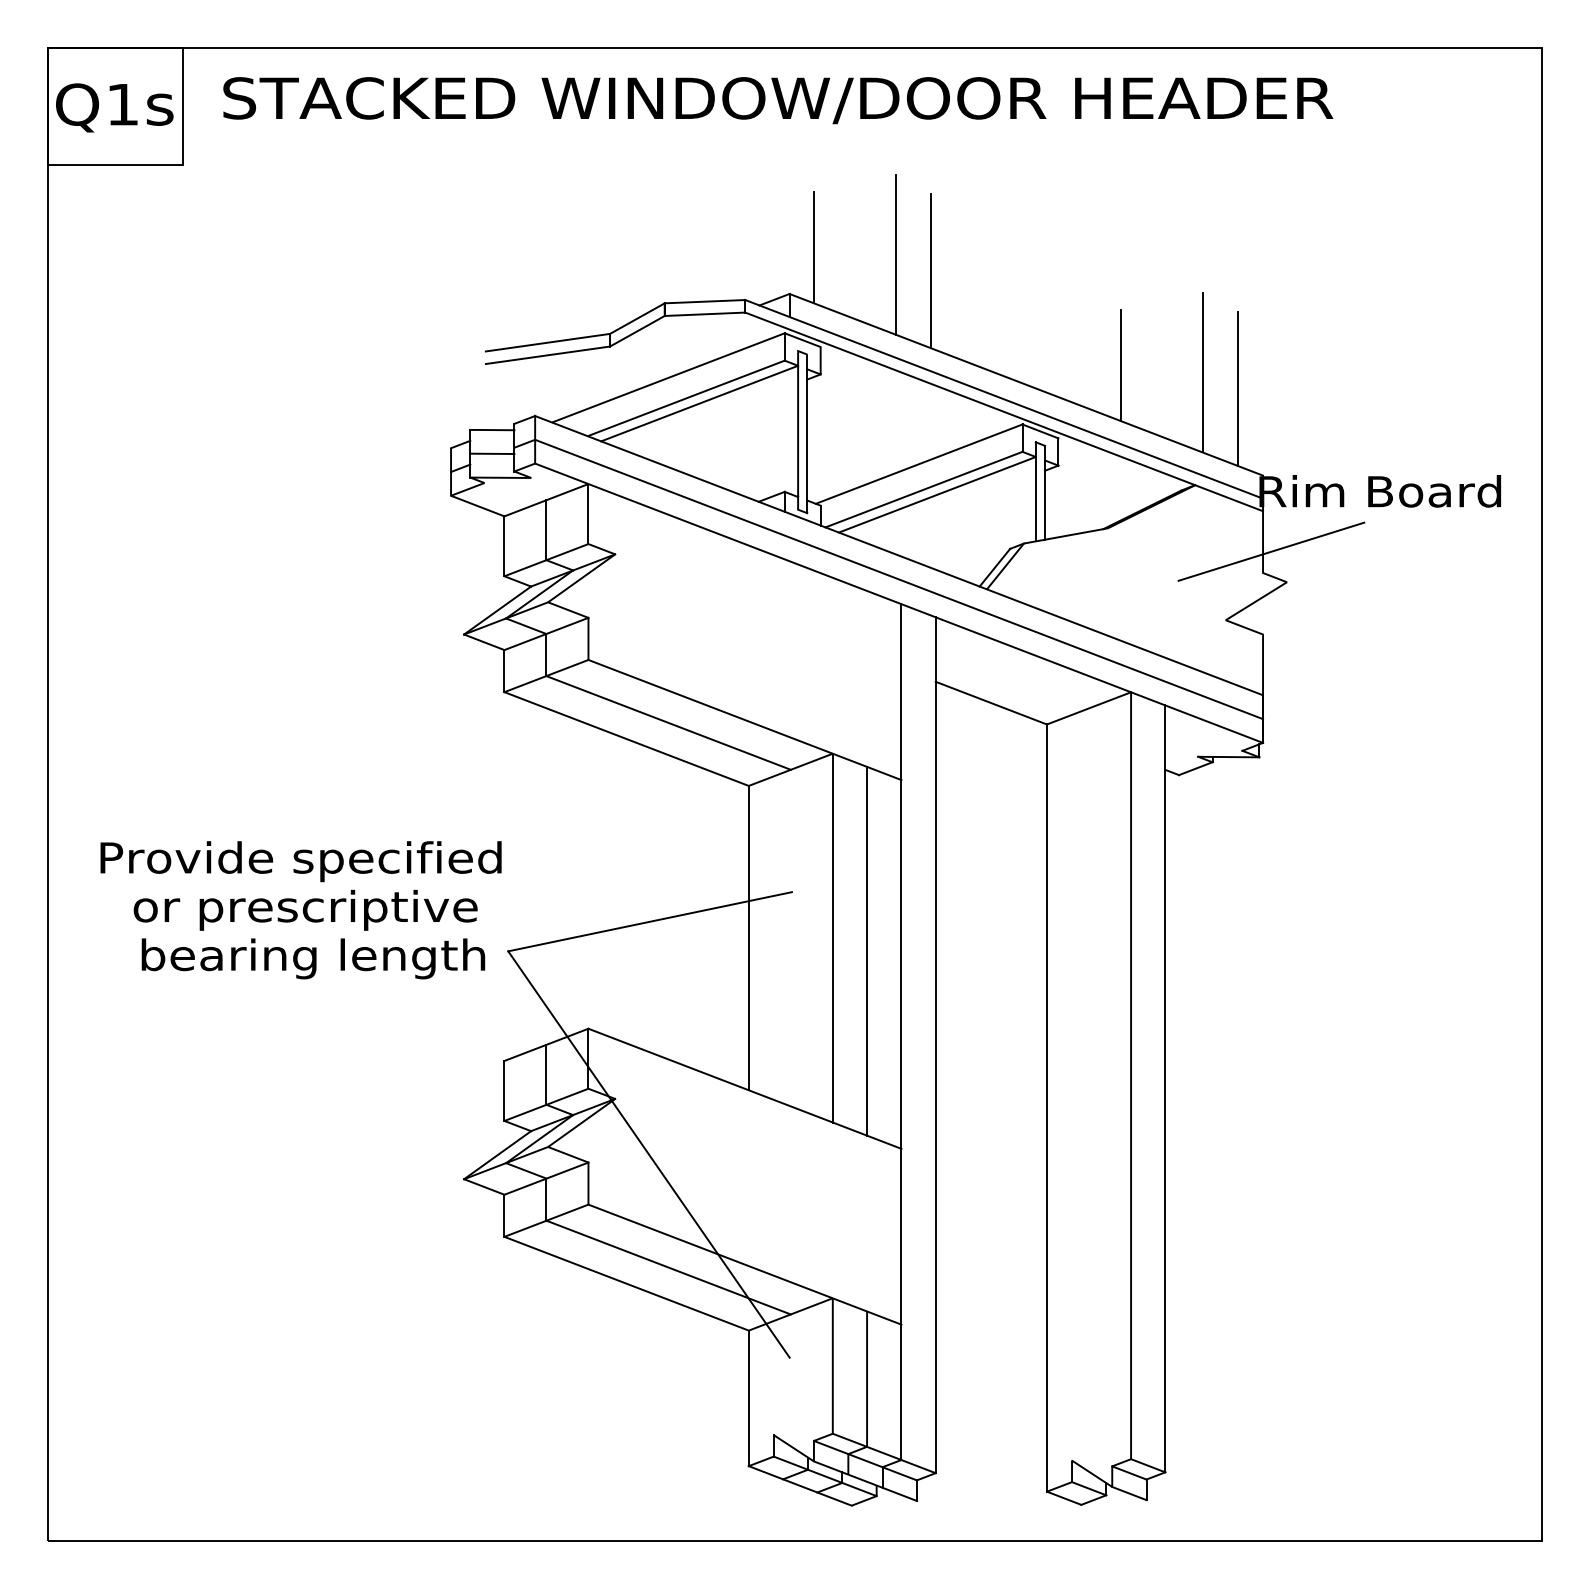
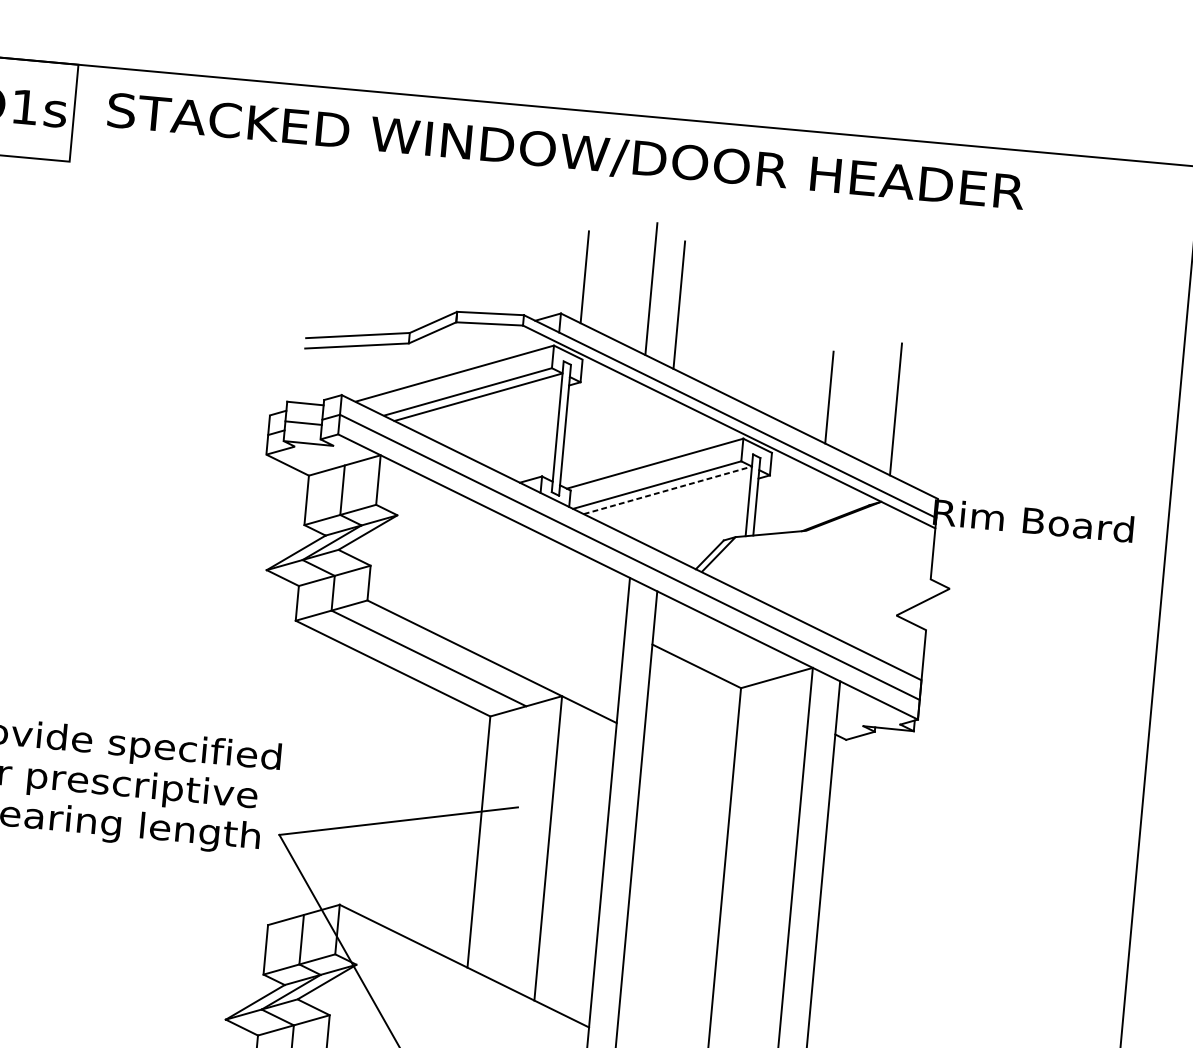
line: (1238, 388) -> (924, 425), removed
line: (937, 494) -> (667, 490), solid -> dashed
line: (1271, 551) -> (939, 562), removed
line: (867, 950) -> (575, 861), removed

